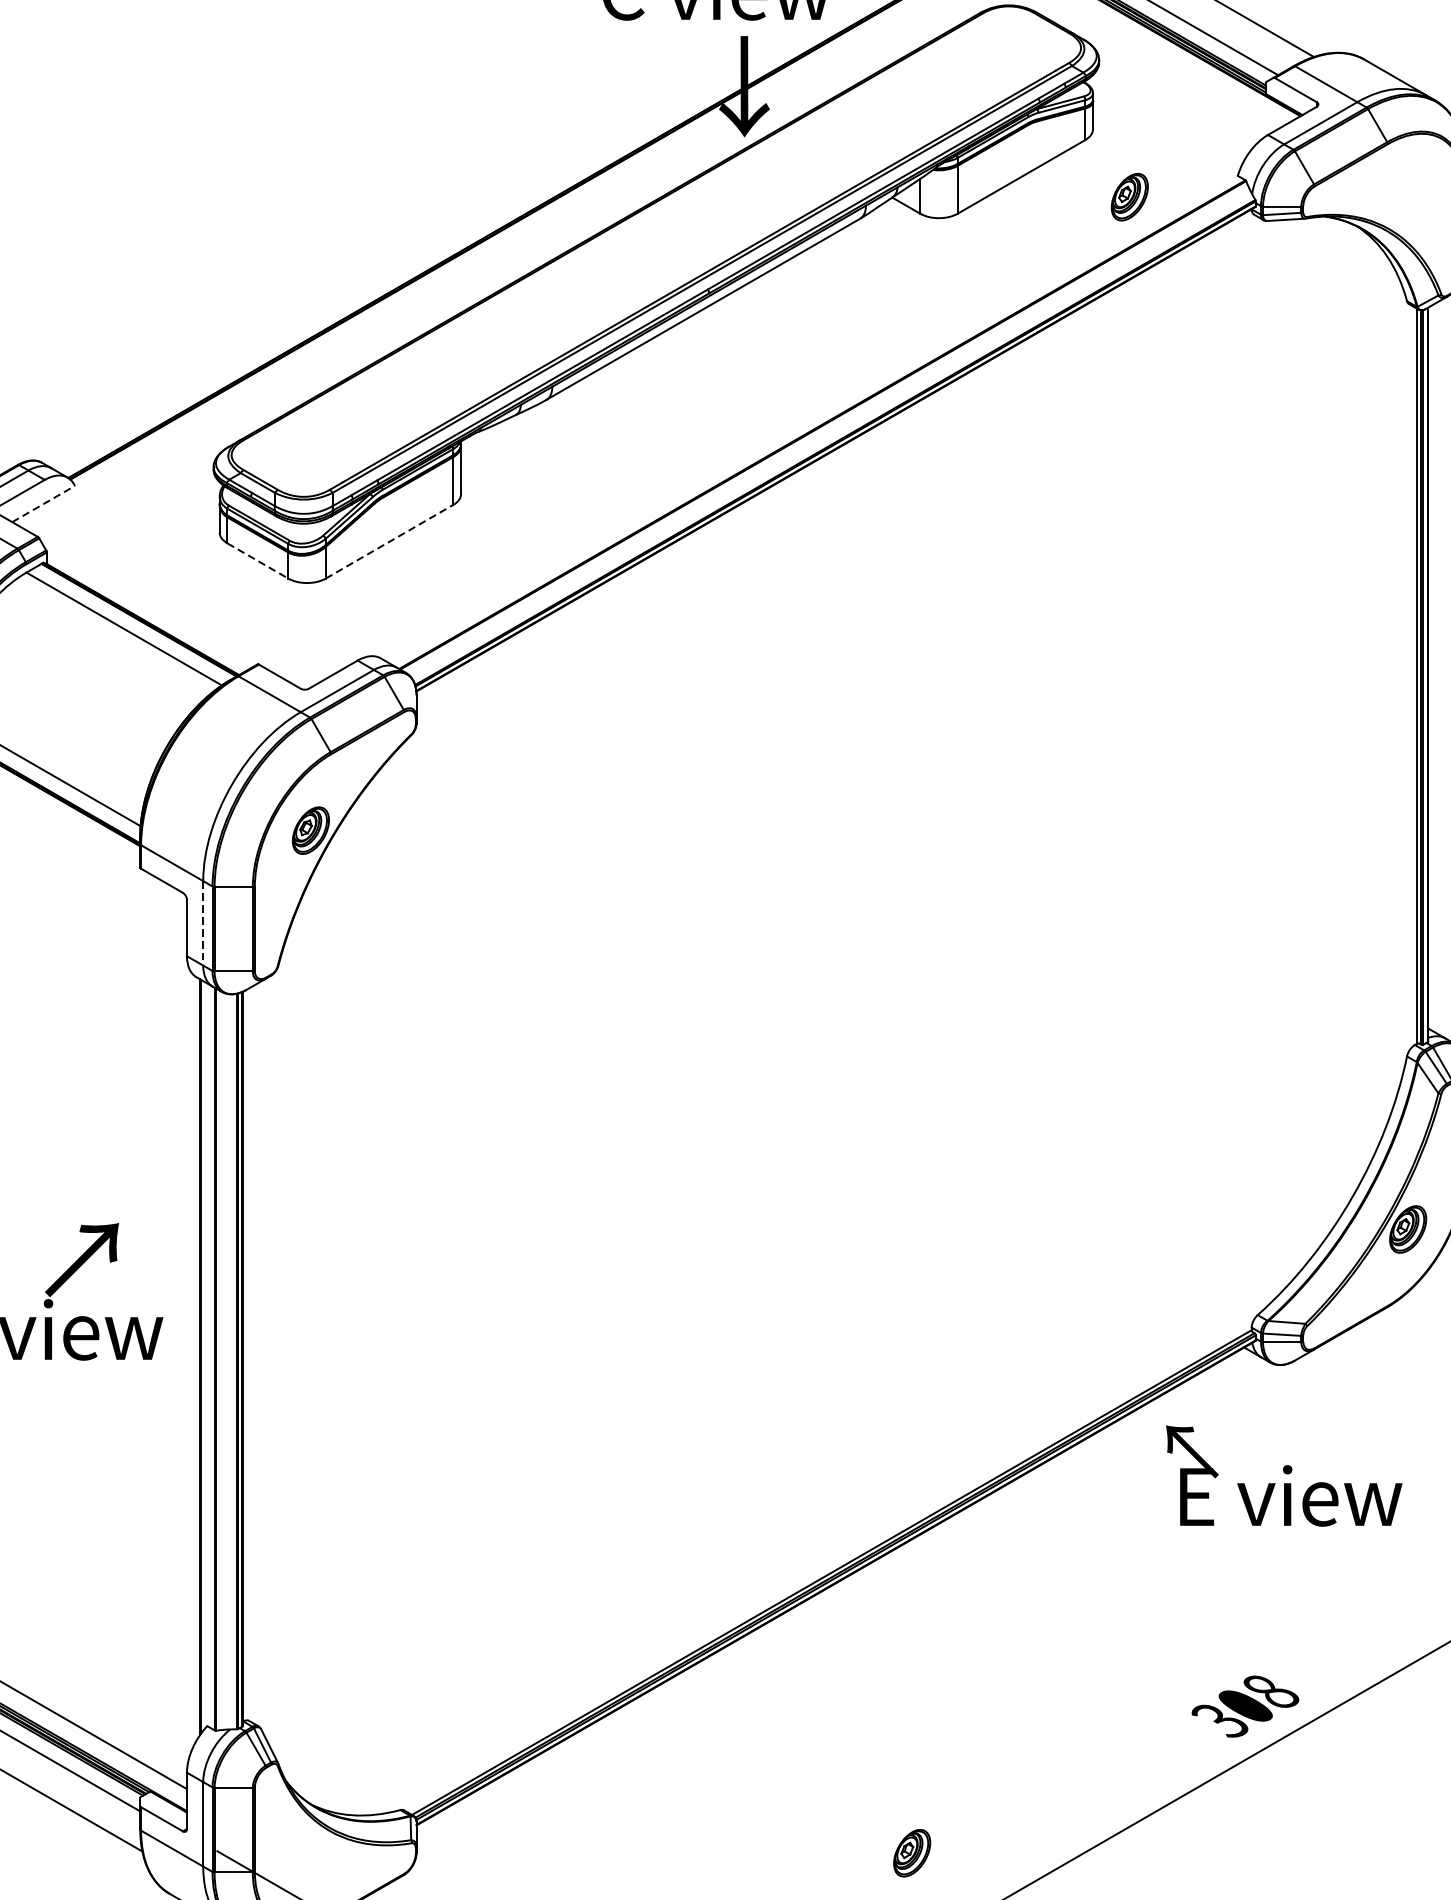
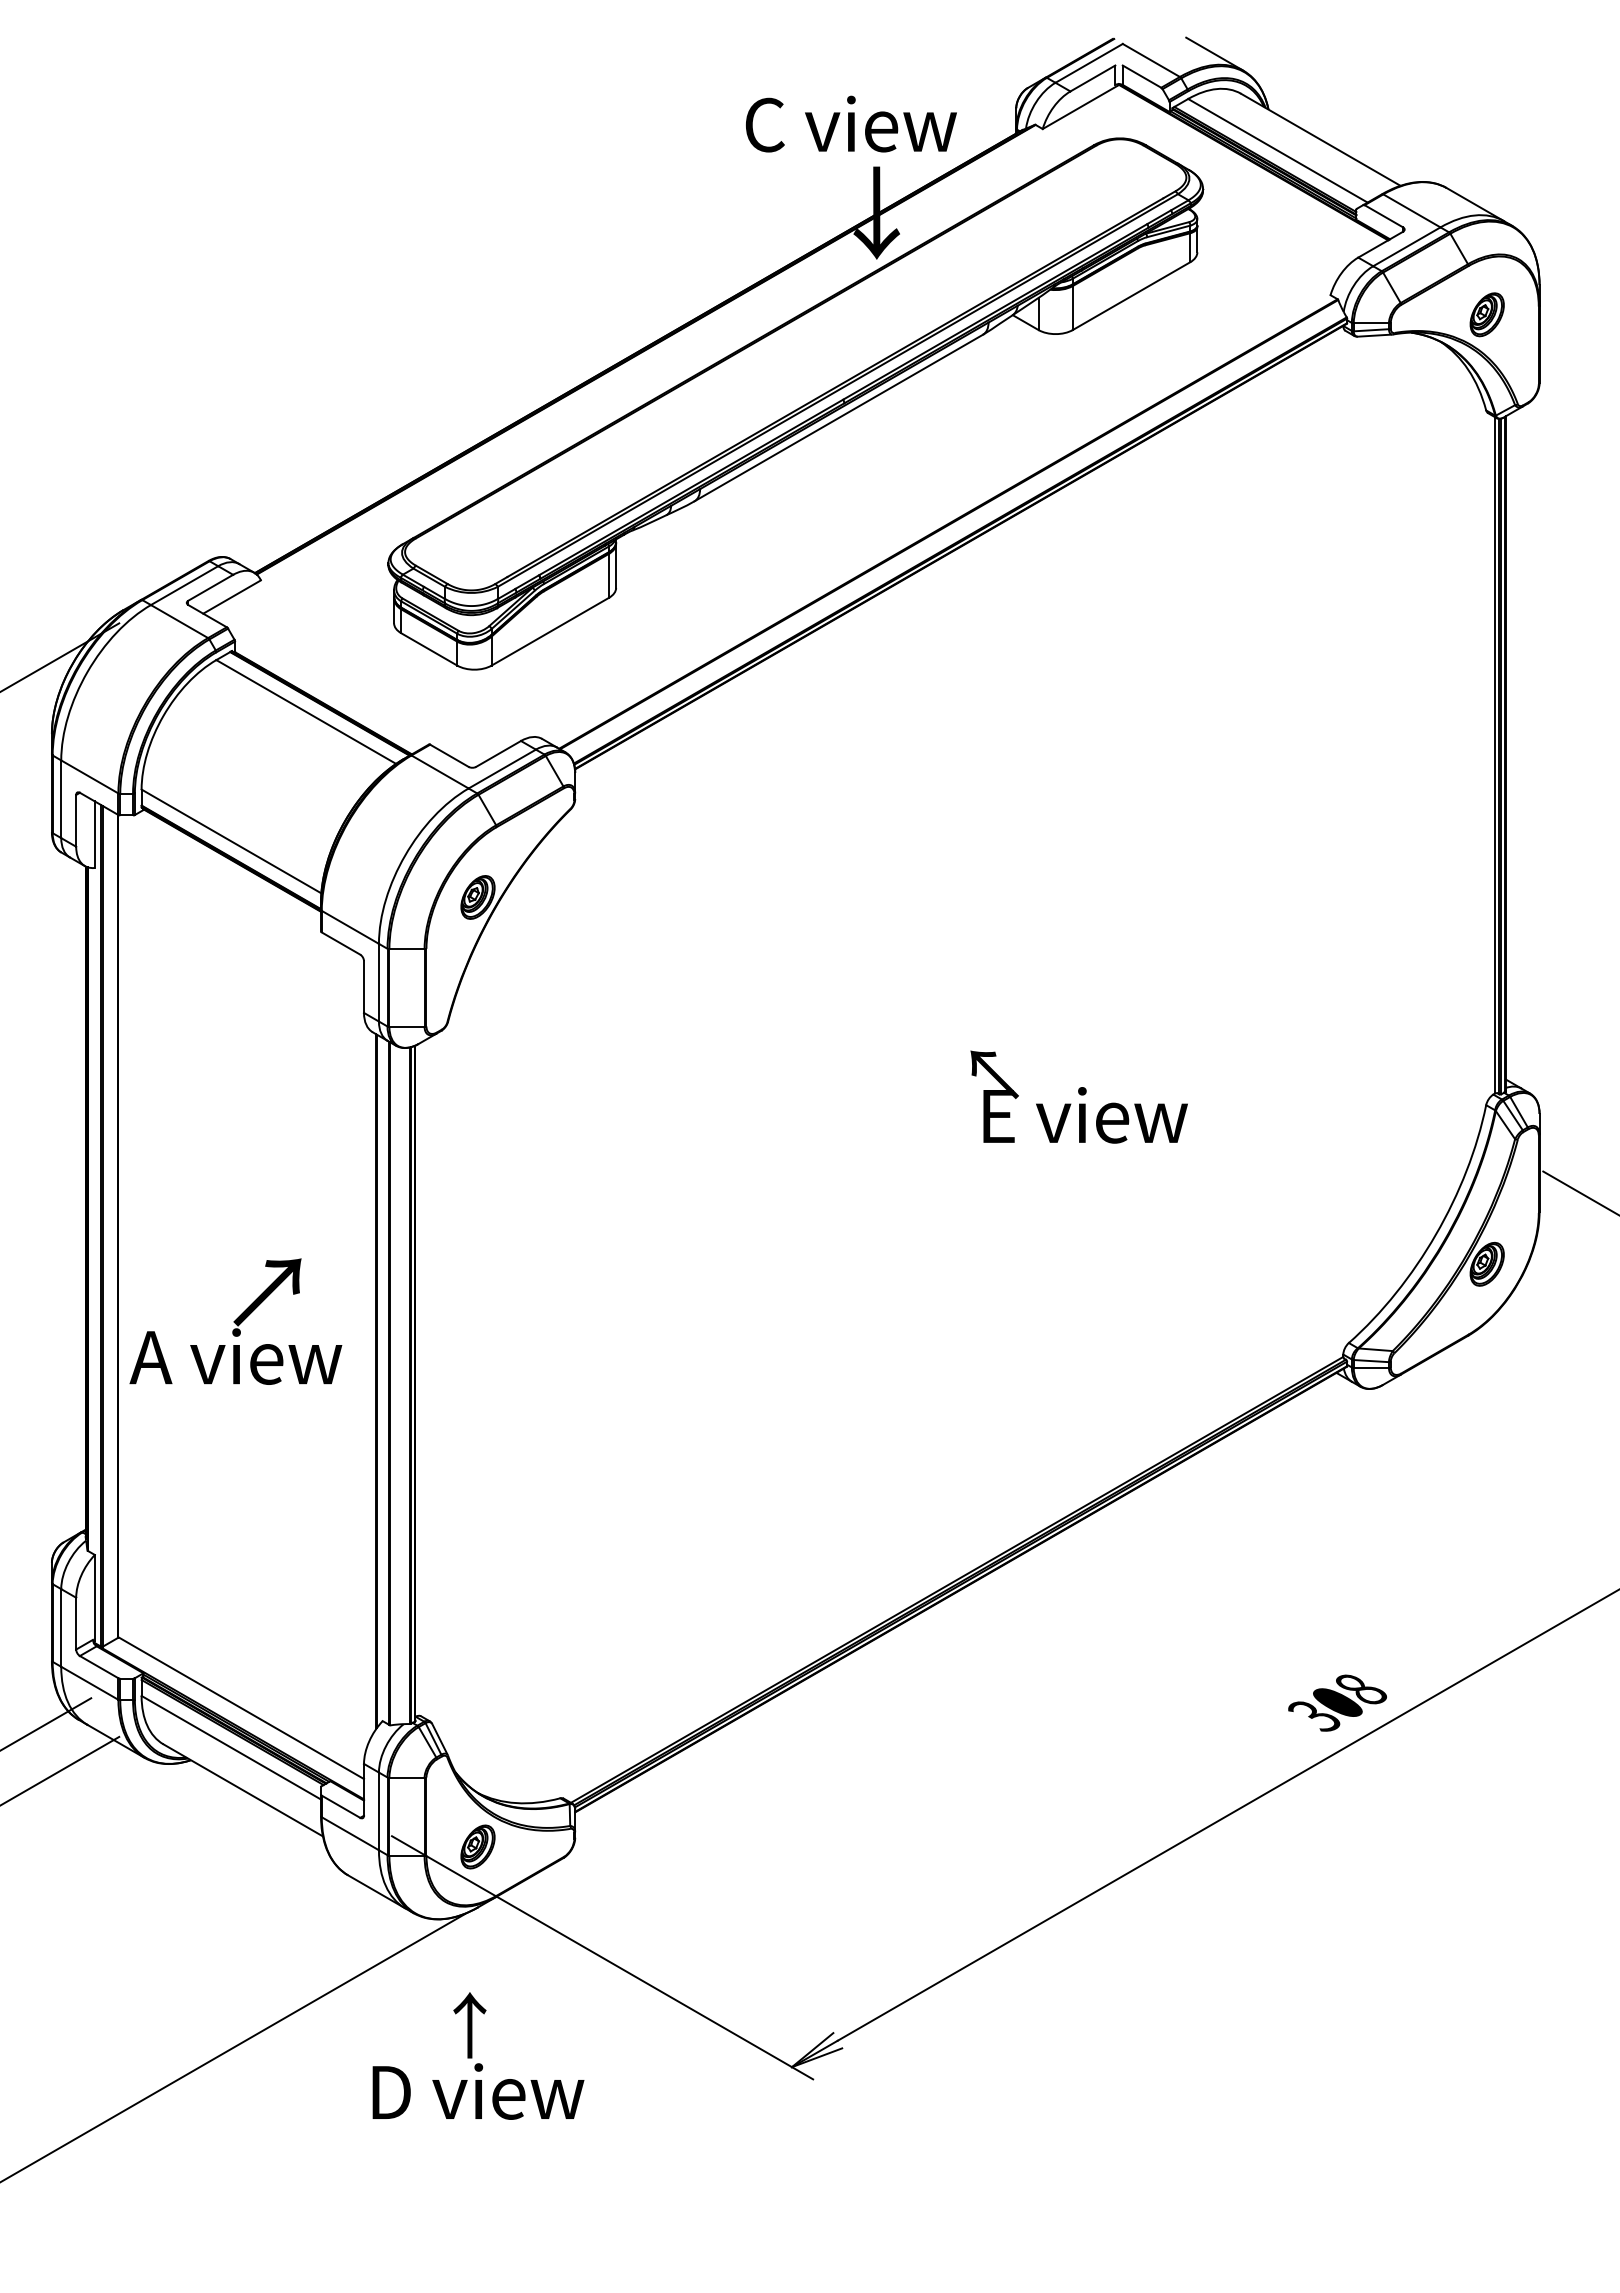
part: (1129, 196) -> (1486, 314), moved
line: (44, 503) -> (232, 596), dashed -> solid
line: (389, 541) -> (550, 631), dashed -> solid
line: (258, 561) -> (429, 649), dashed -> solid
line: (202, 923) -> (378, 982), dashed -> solid
text: (1283, 1475) -> (1078, 1096), moved
part: (911, 1852) -> (477, 1846), moved

